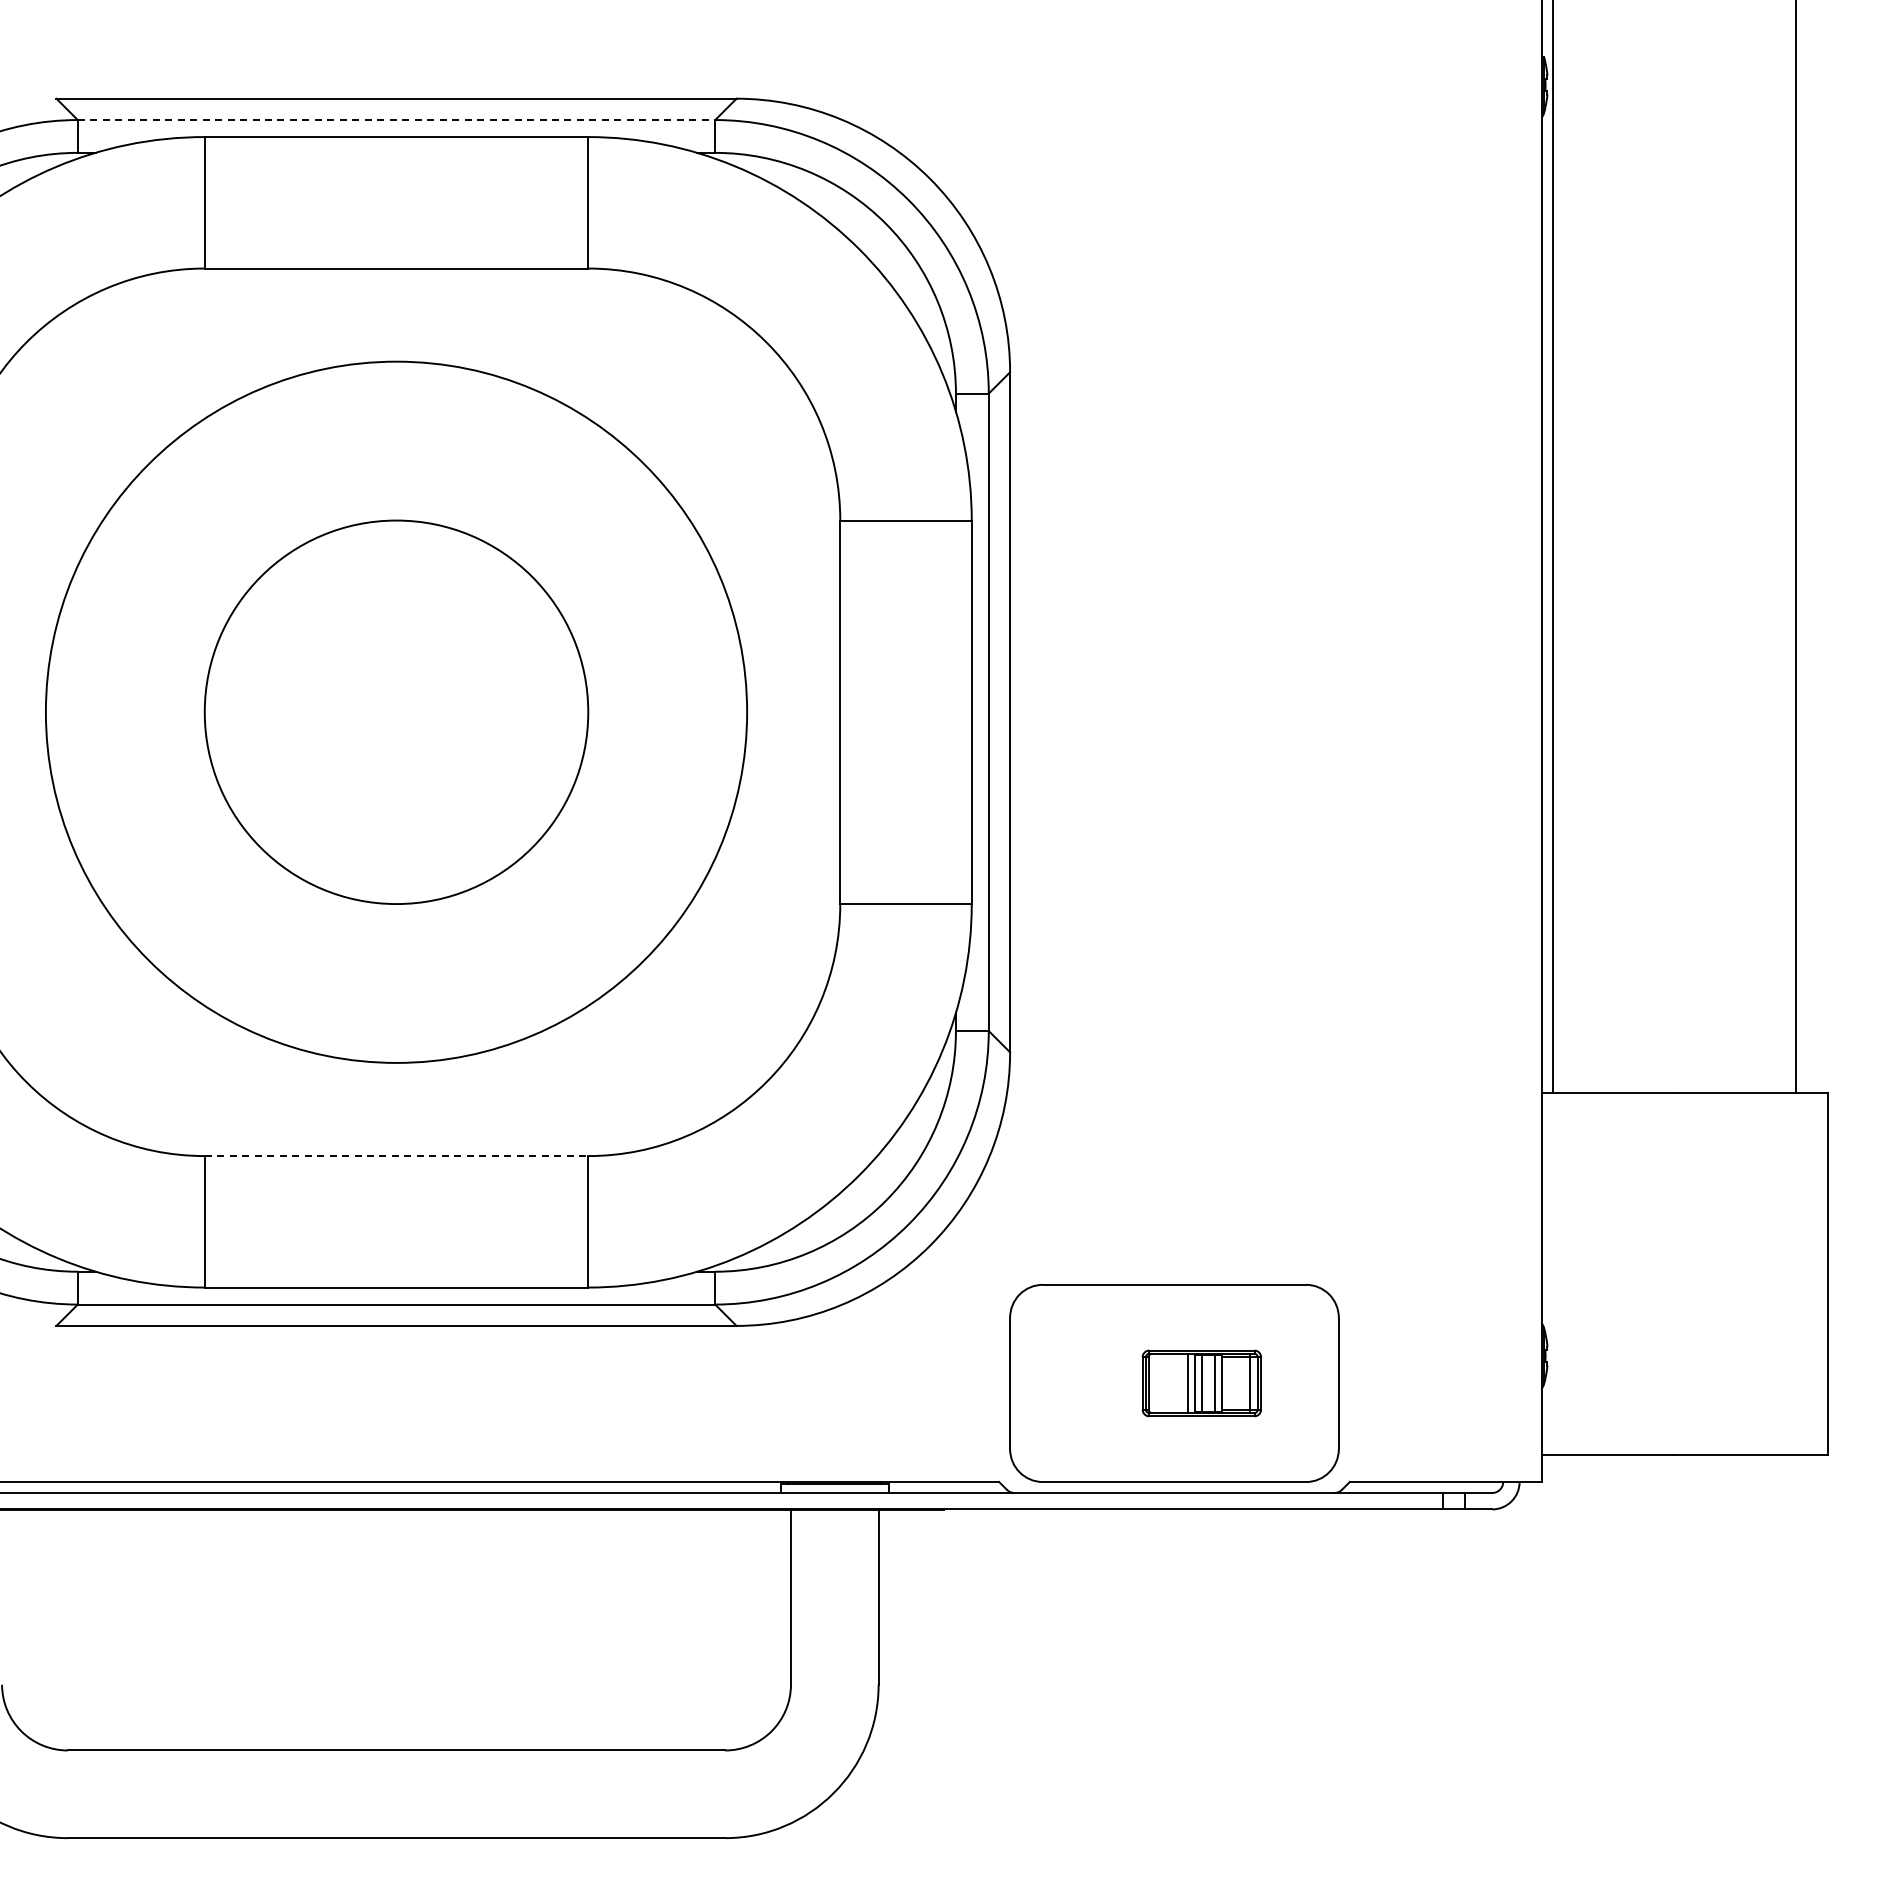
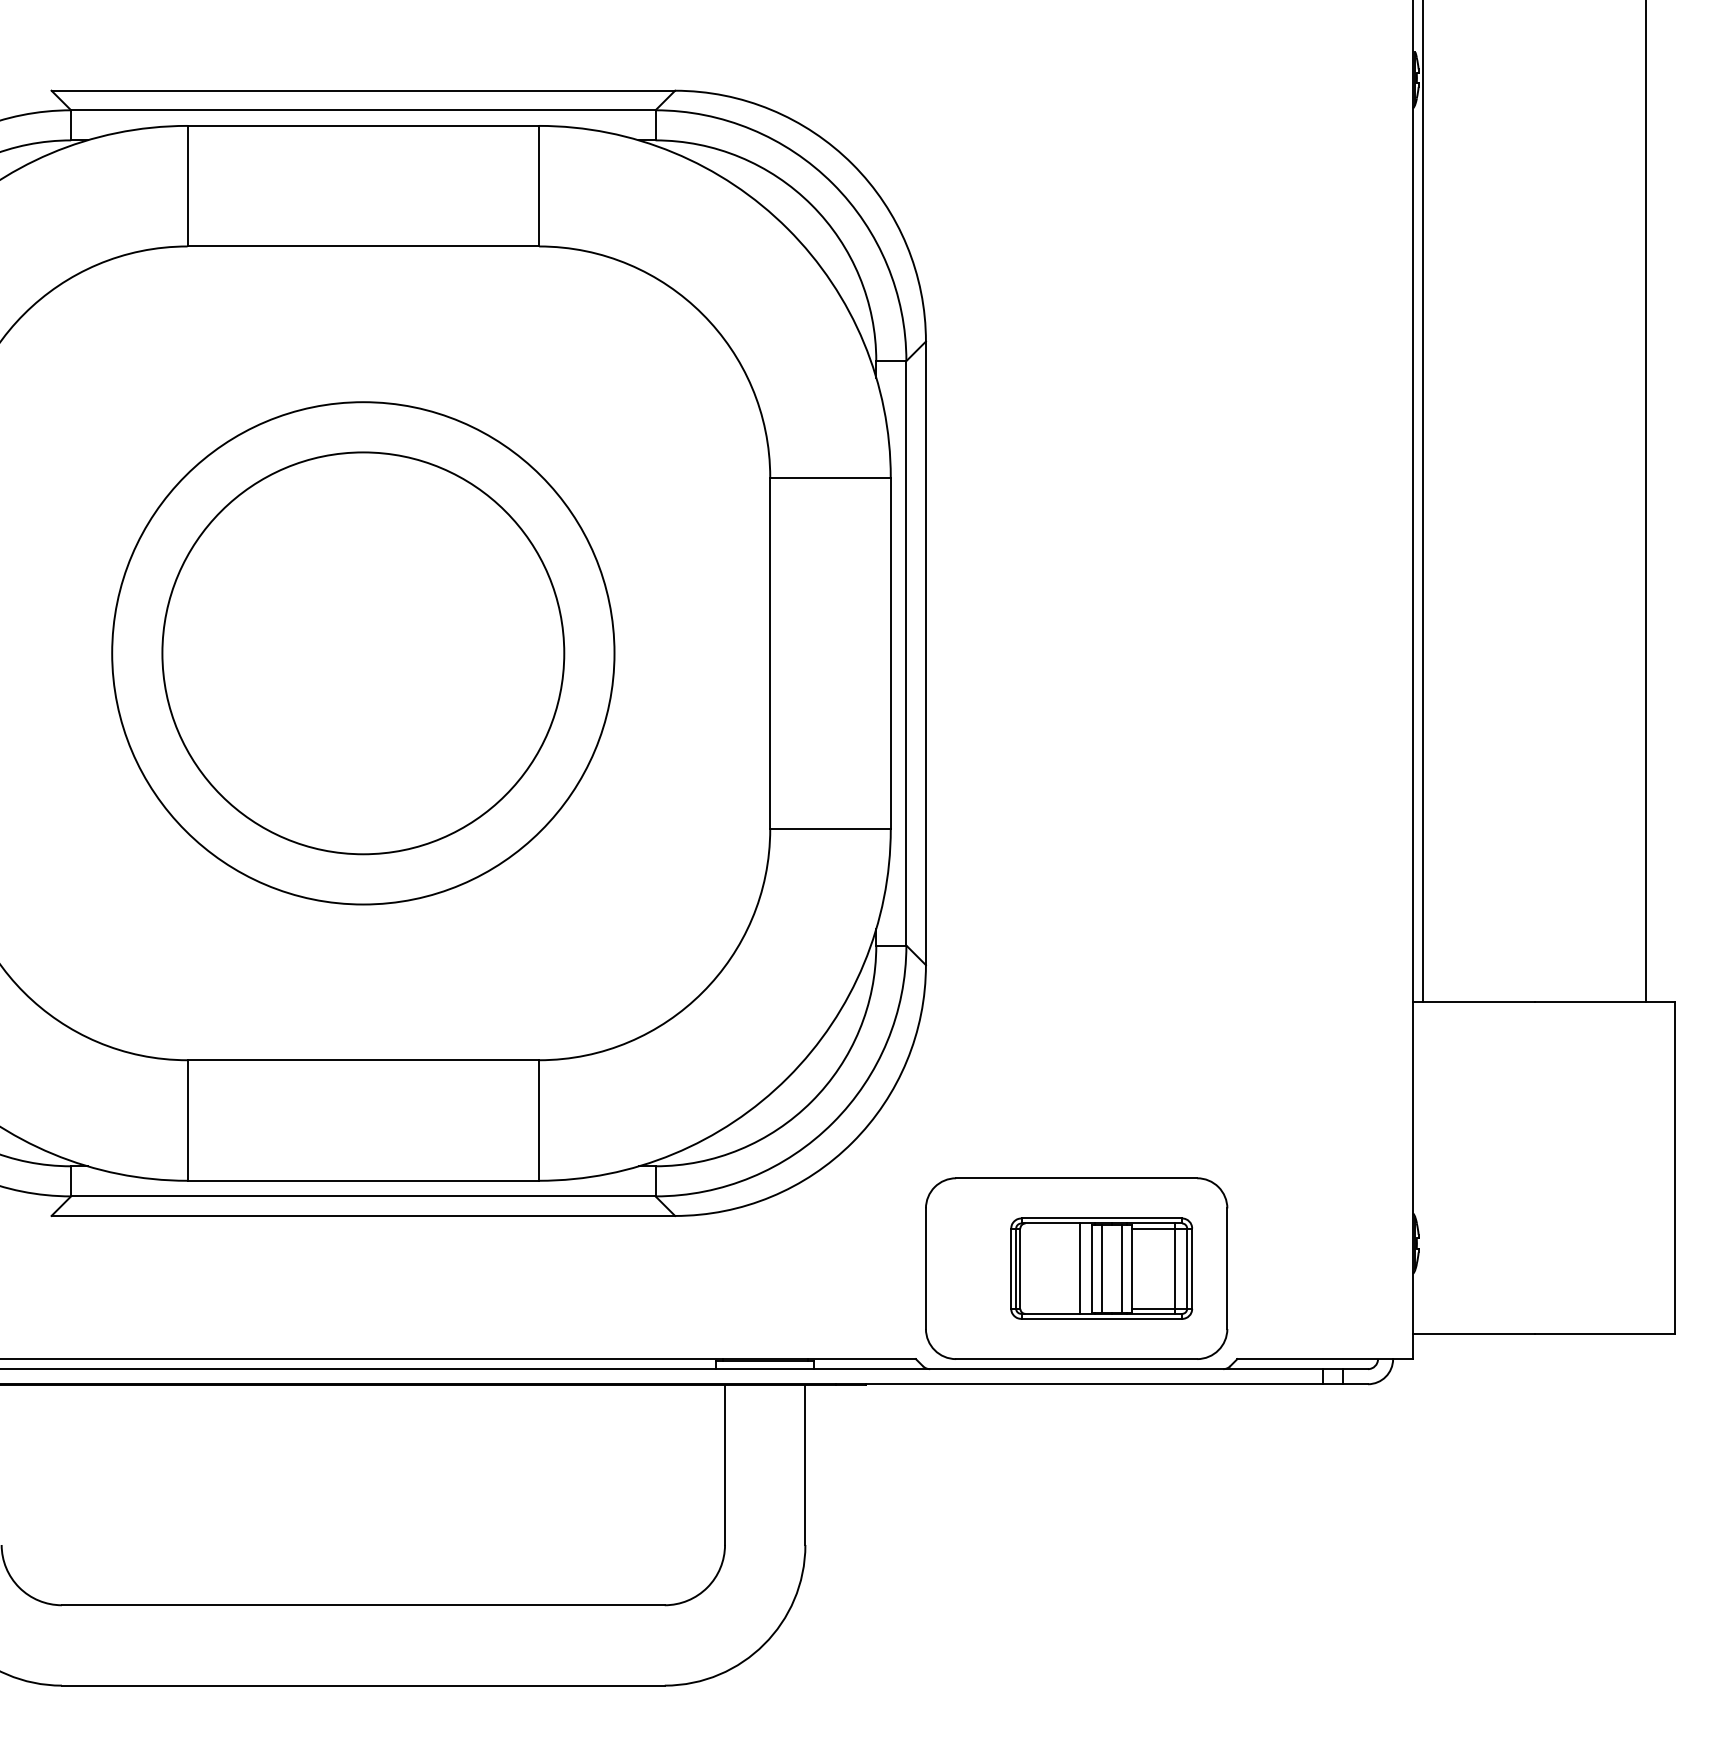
line: (396, 120) -> (363, 110), dashed -> solid
circle: (396, 712) -> (363, 653), size x0.62
circle: (396, 712) -> (363, 653), size x1.43
line: (396, 1156) -> (363, 1060), dashed -> solid
part: (1201, 1383) -> (1101, 1268), size x1.67

